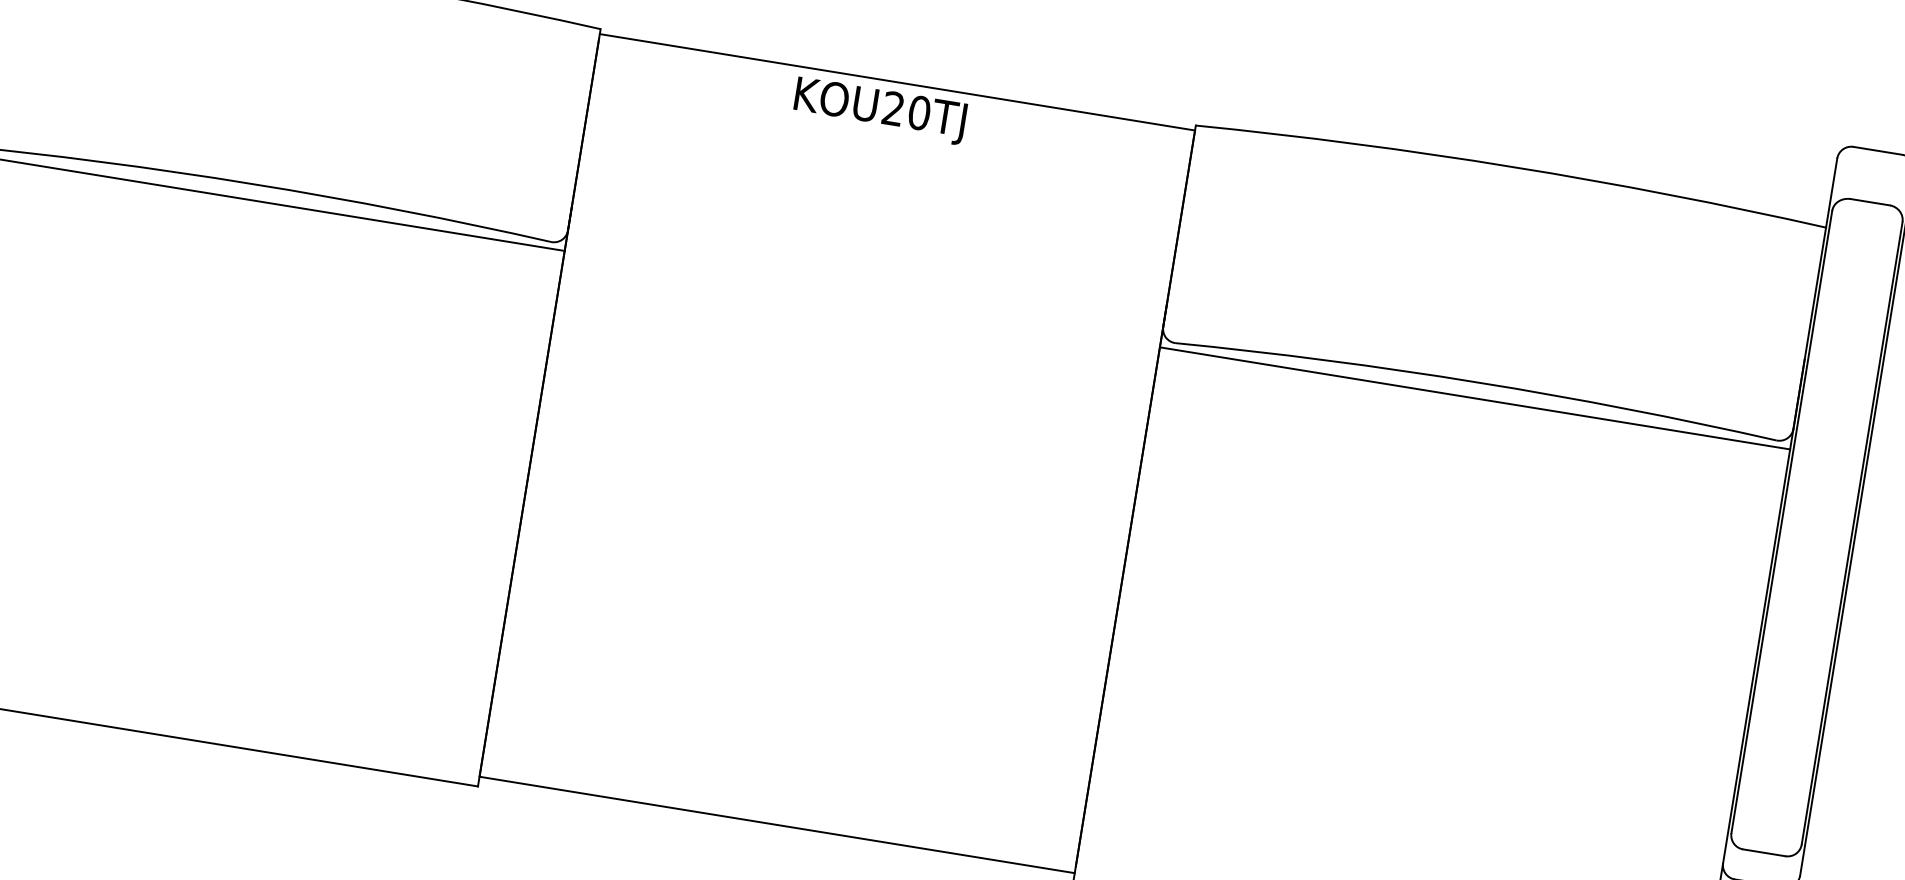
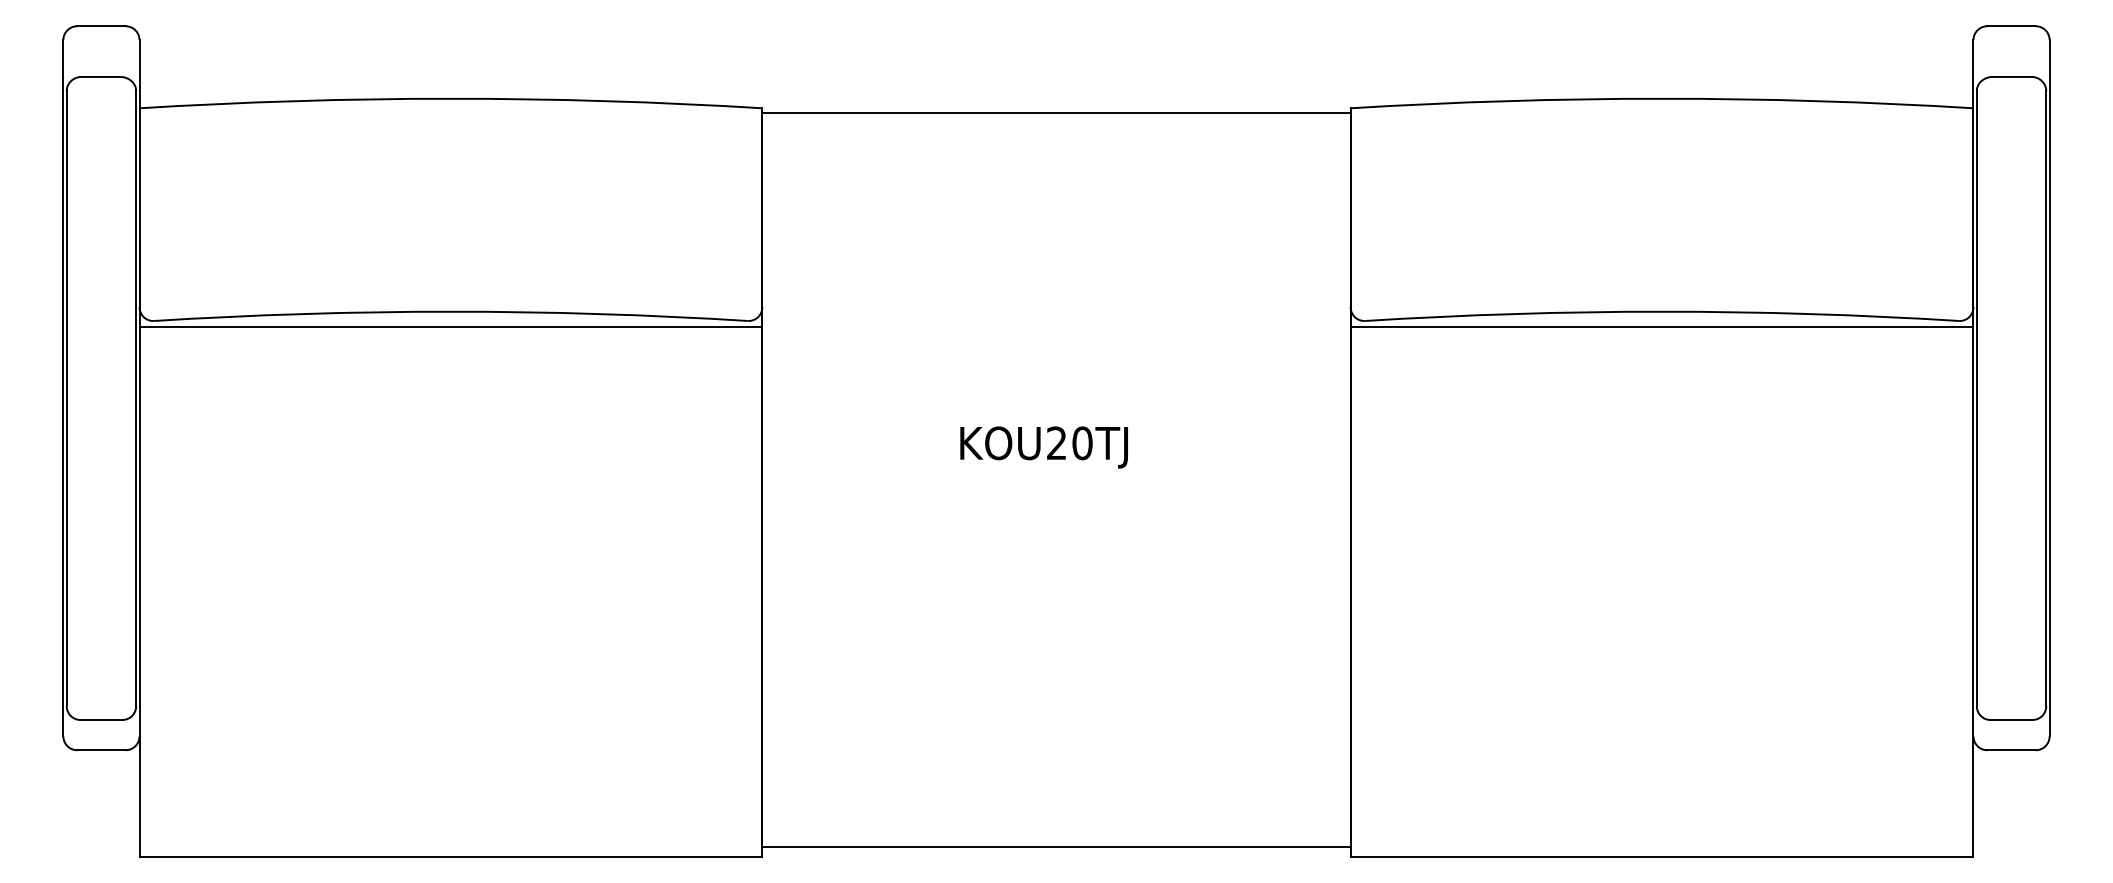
text: (879, 110) -> (1043, 447), moved

